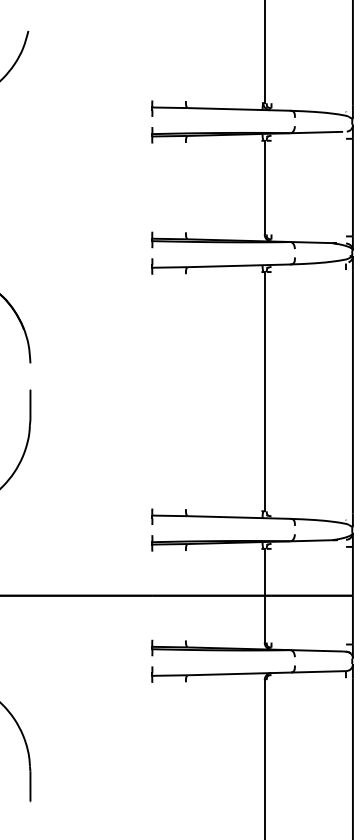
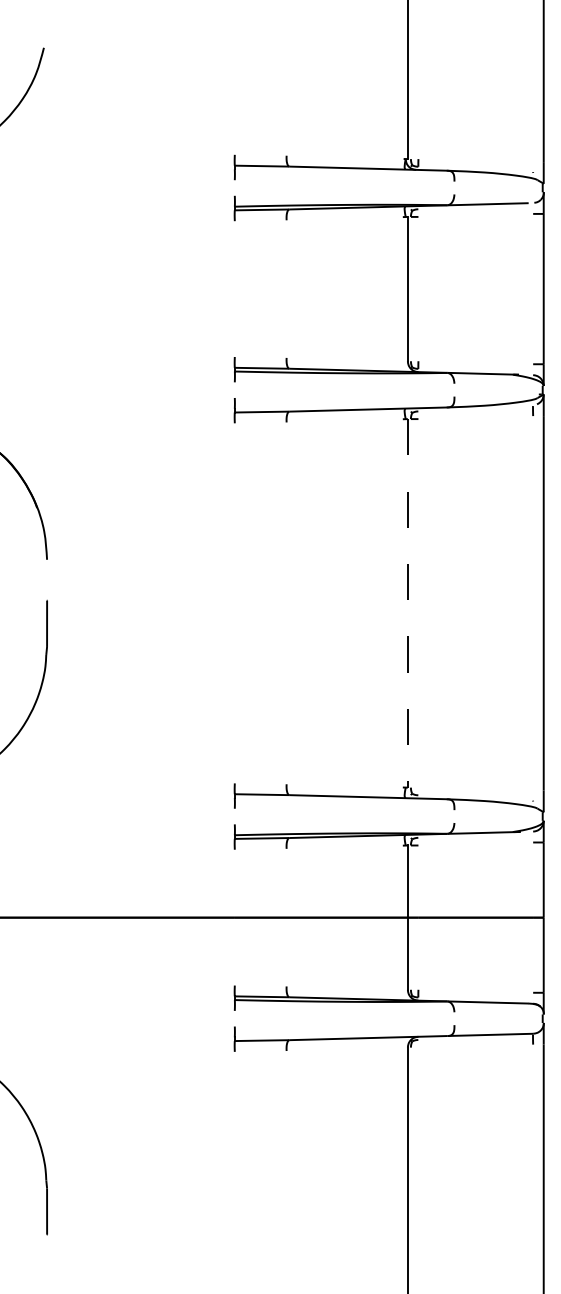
line: (264, 391) -> (407, 603), solid -> dashed

